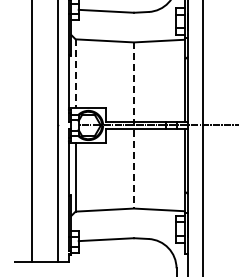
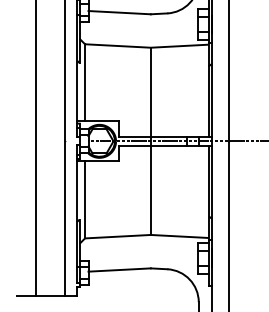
line: (75, 74) -> (84, 83), dashed -> solid
line: (133, 125) -> (150, 141), dashed -> solid

